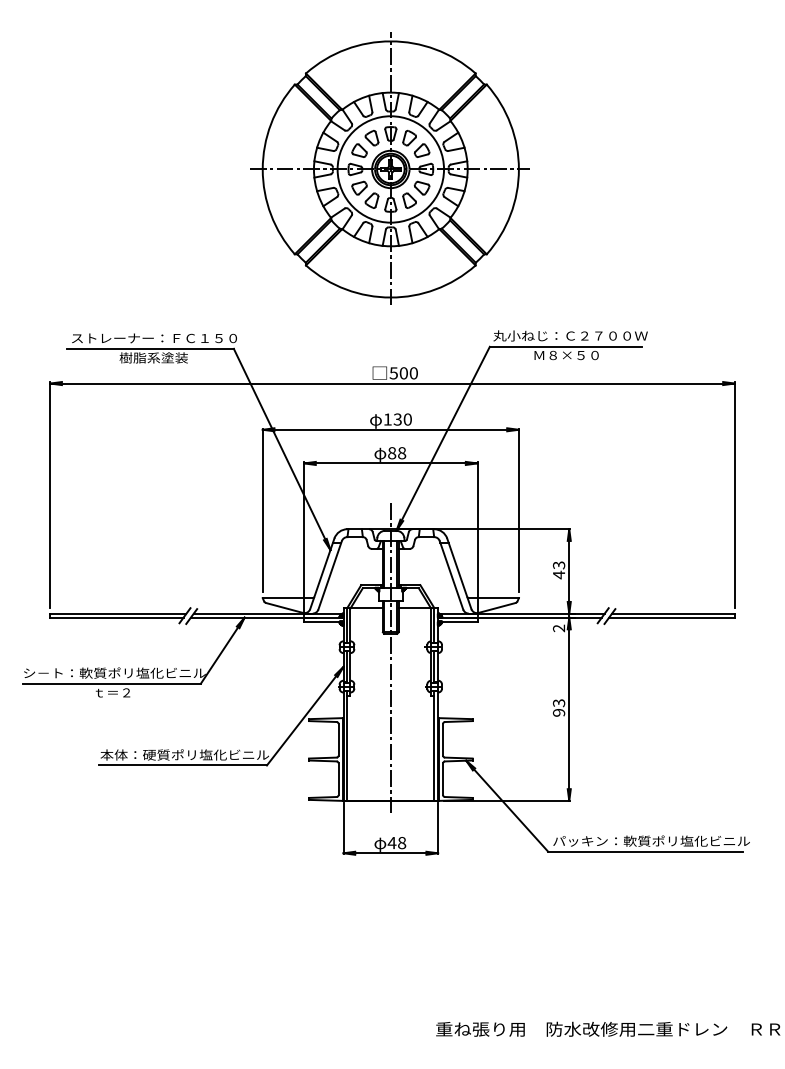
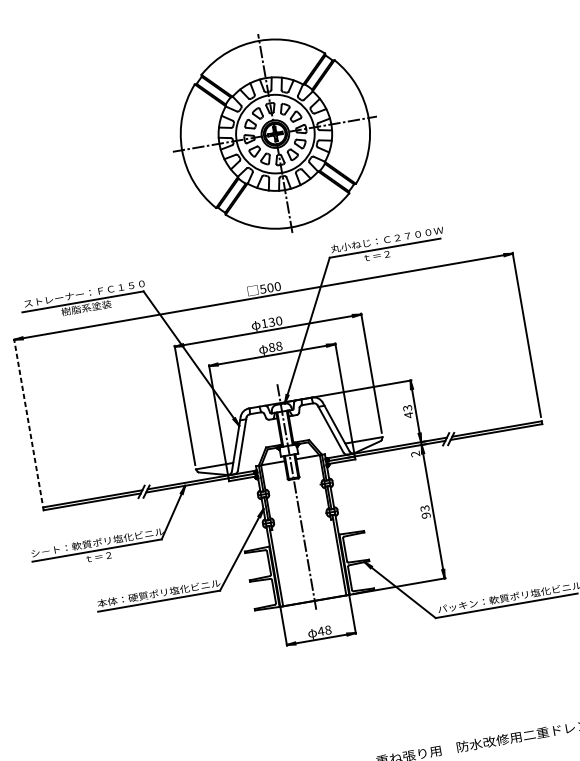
part: (389, 168) -> (274, 133), moved
text: (566, 355) -> (386, 254), Ｍ８×５０ -> ｔ＝２
line: (50, 495) -> (28, 421), solid -> dashed

